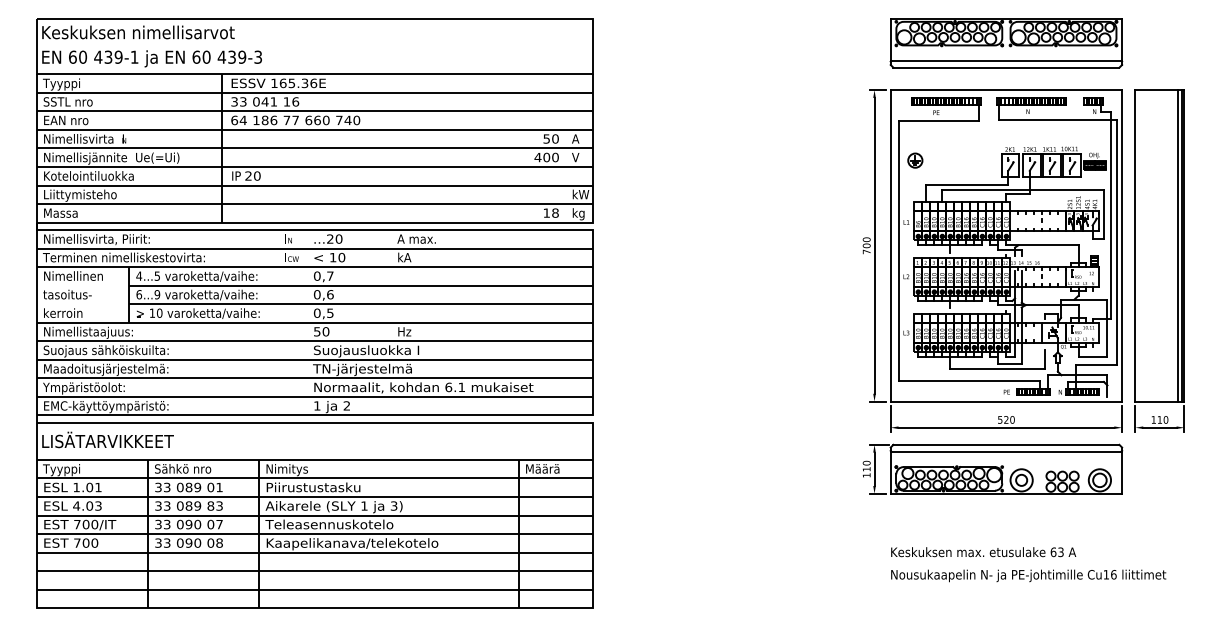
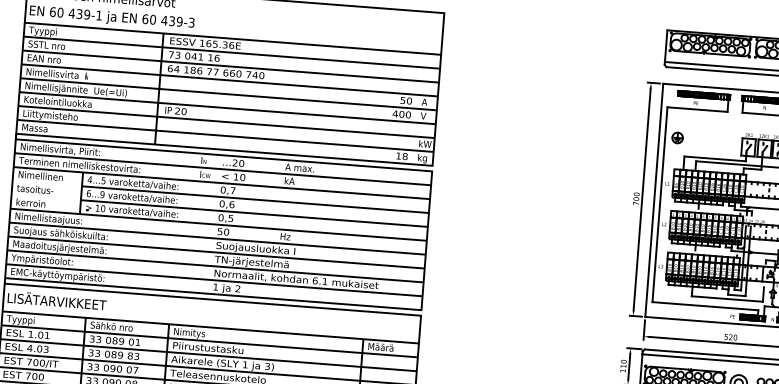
text: (234, 101) -> (171, 54), 33 -> 73

